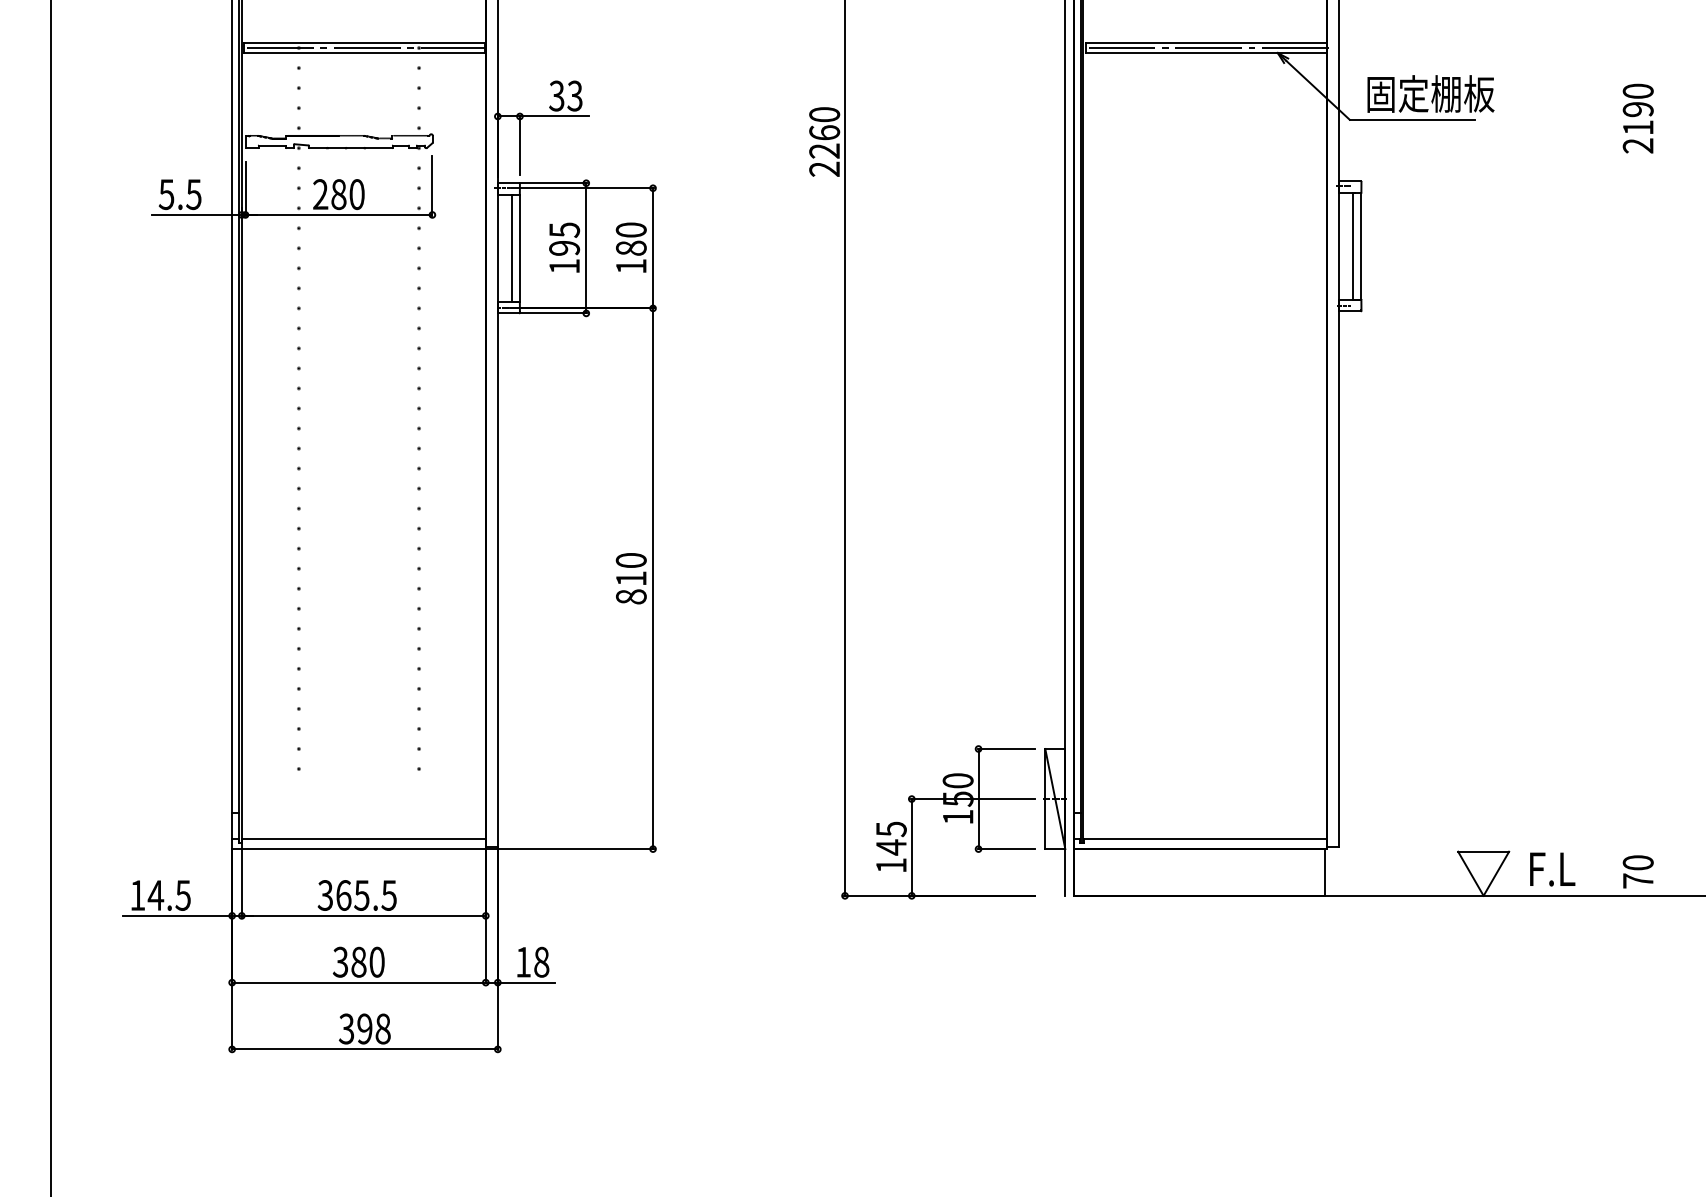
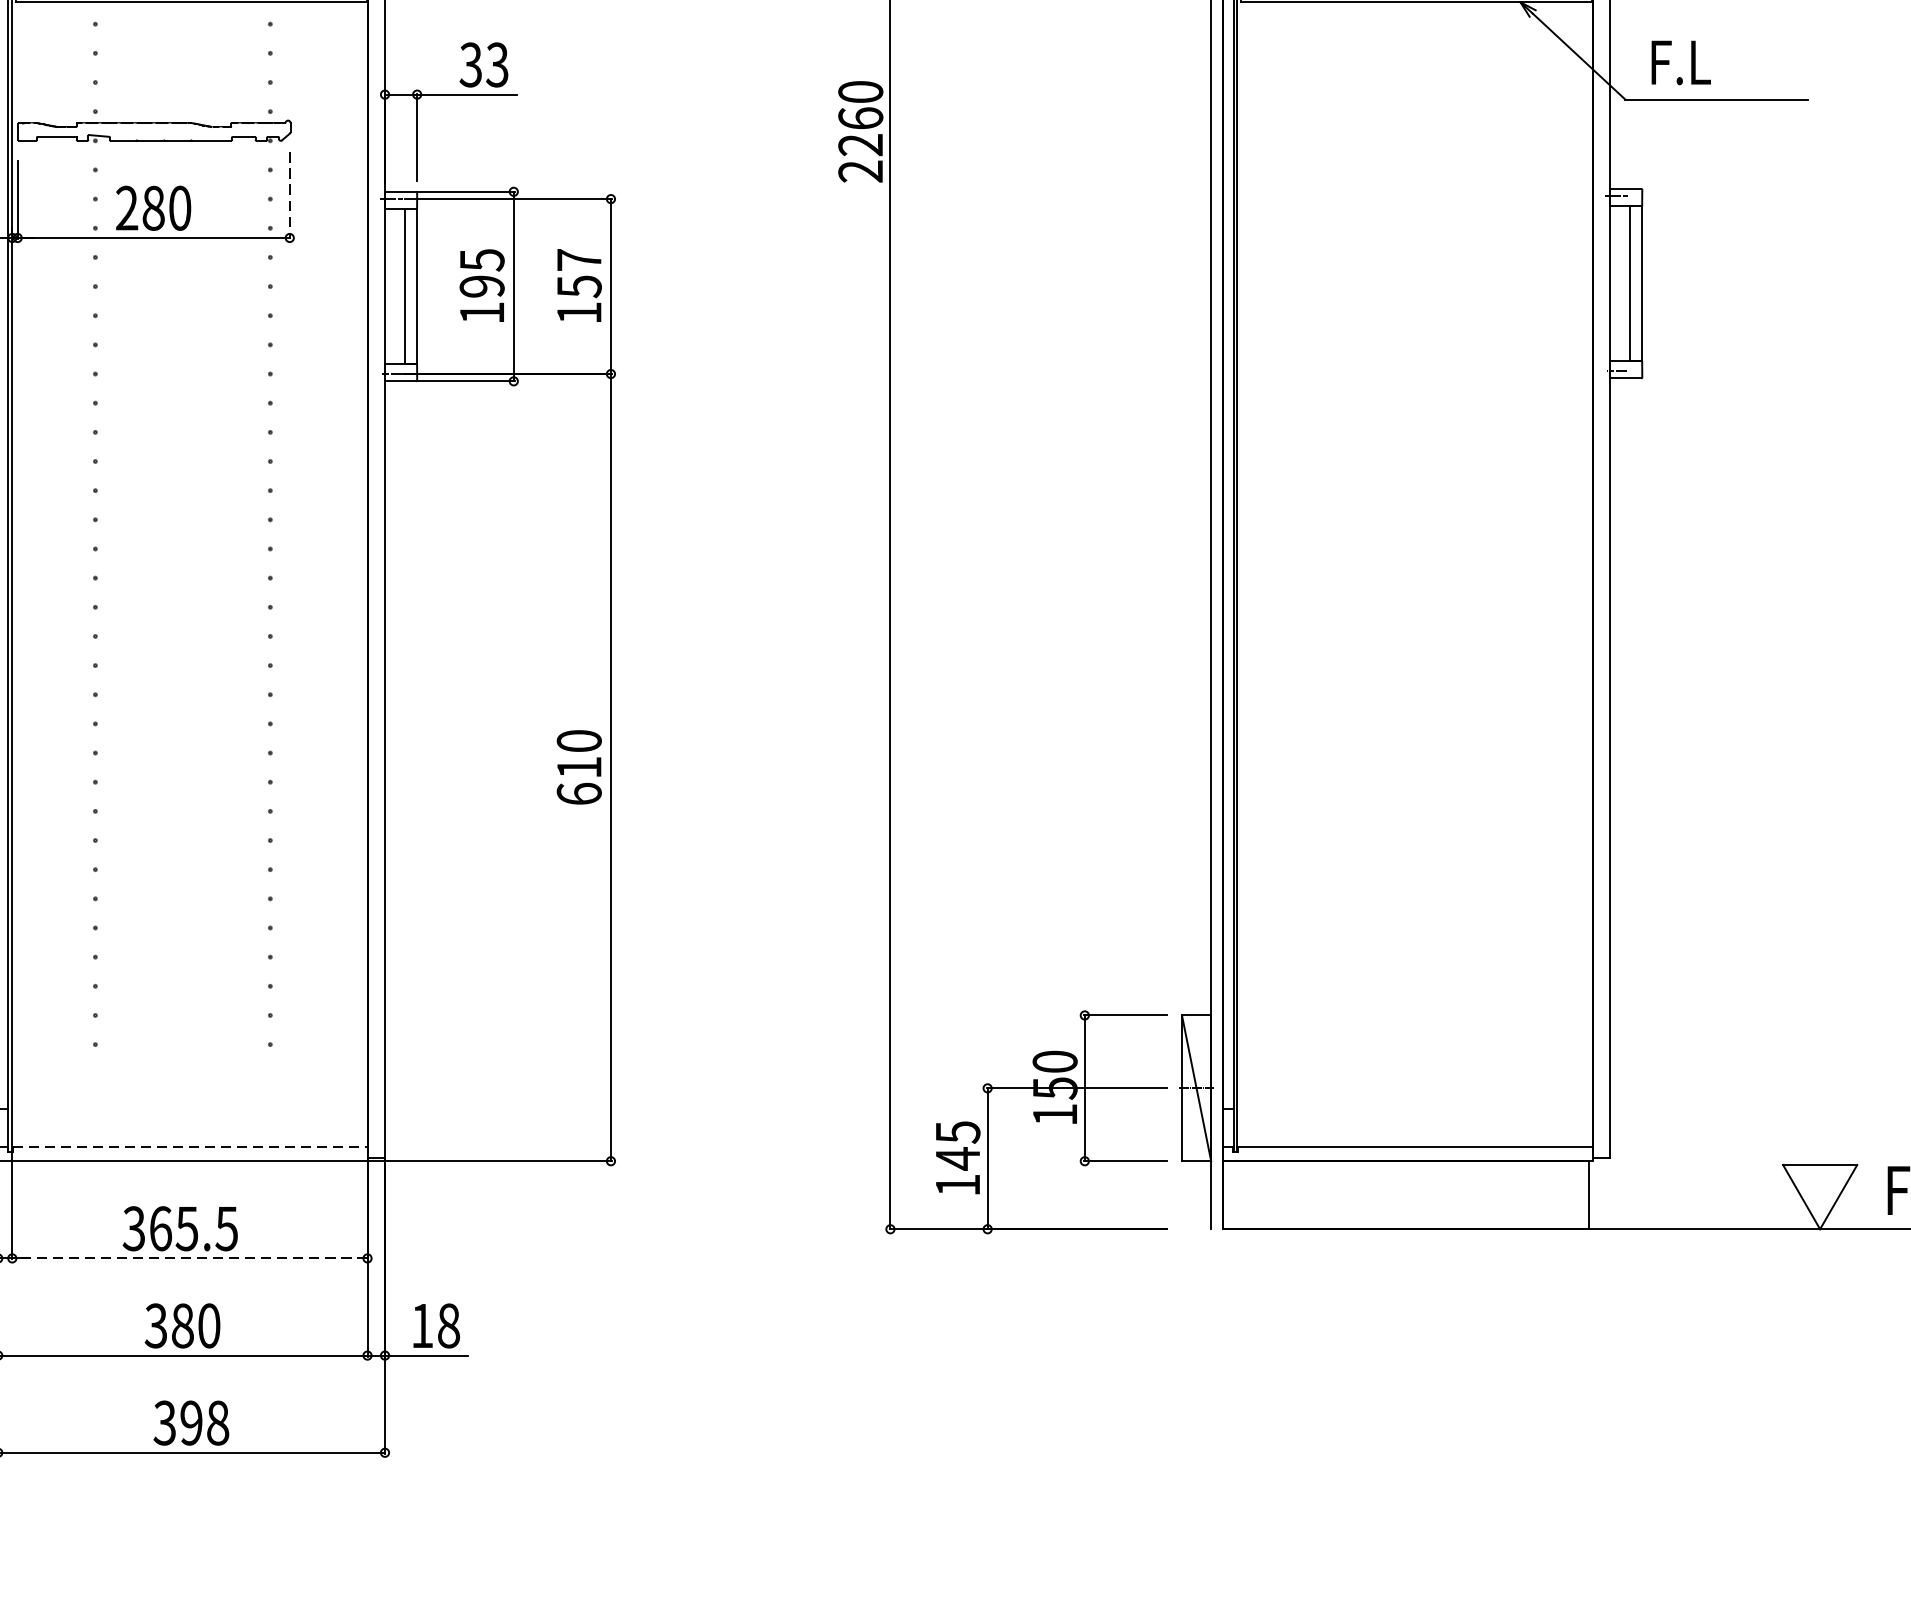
text: (1430, 93) -> (1742, 61), 固定棚板 -> F.L
line: (432, 185) -> (289, 195), solid -> dashed
text: (630, 239) -> (578, 273), 180 -> 157
text: (630, 596) -> (578, 793), 810 -> 610
line: (363, 839) -> (189, 1147), solid -> dashed
line: (363, 915) -> (189, 1257), solid -> dashed

